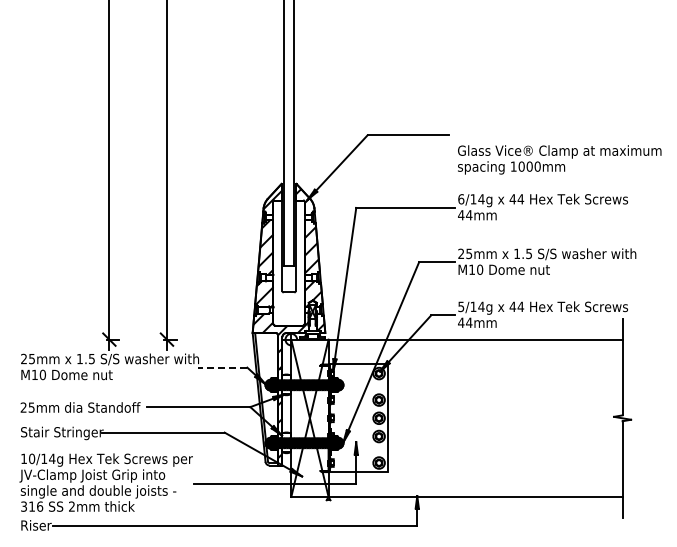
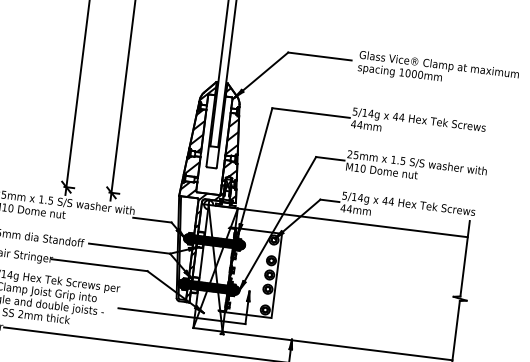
text: (559, 159) -> (438, 71), moved
text: (461, 199) -> (355, 111), 6/14g -> 5/14g
line: (222, 367) -> (152, 220), dashed -> solid

